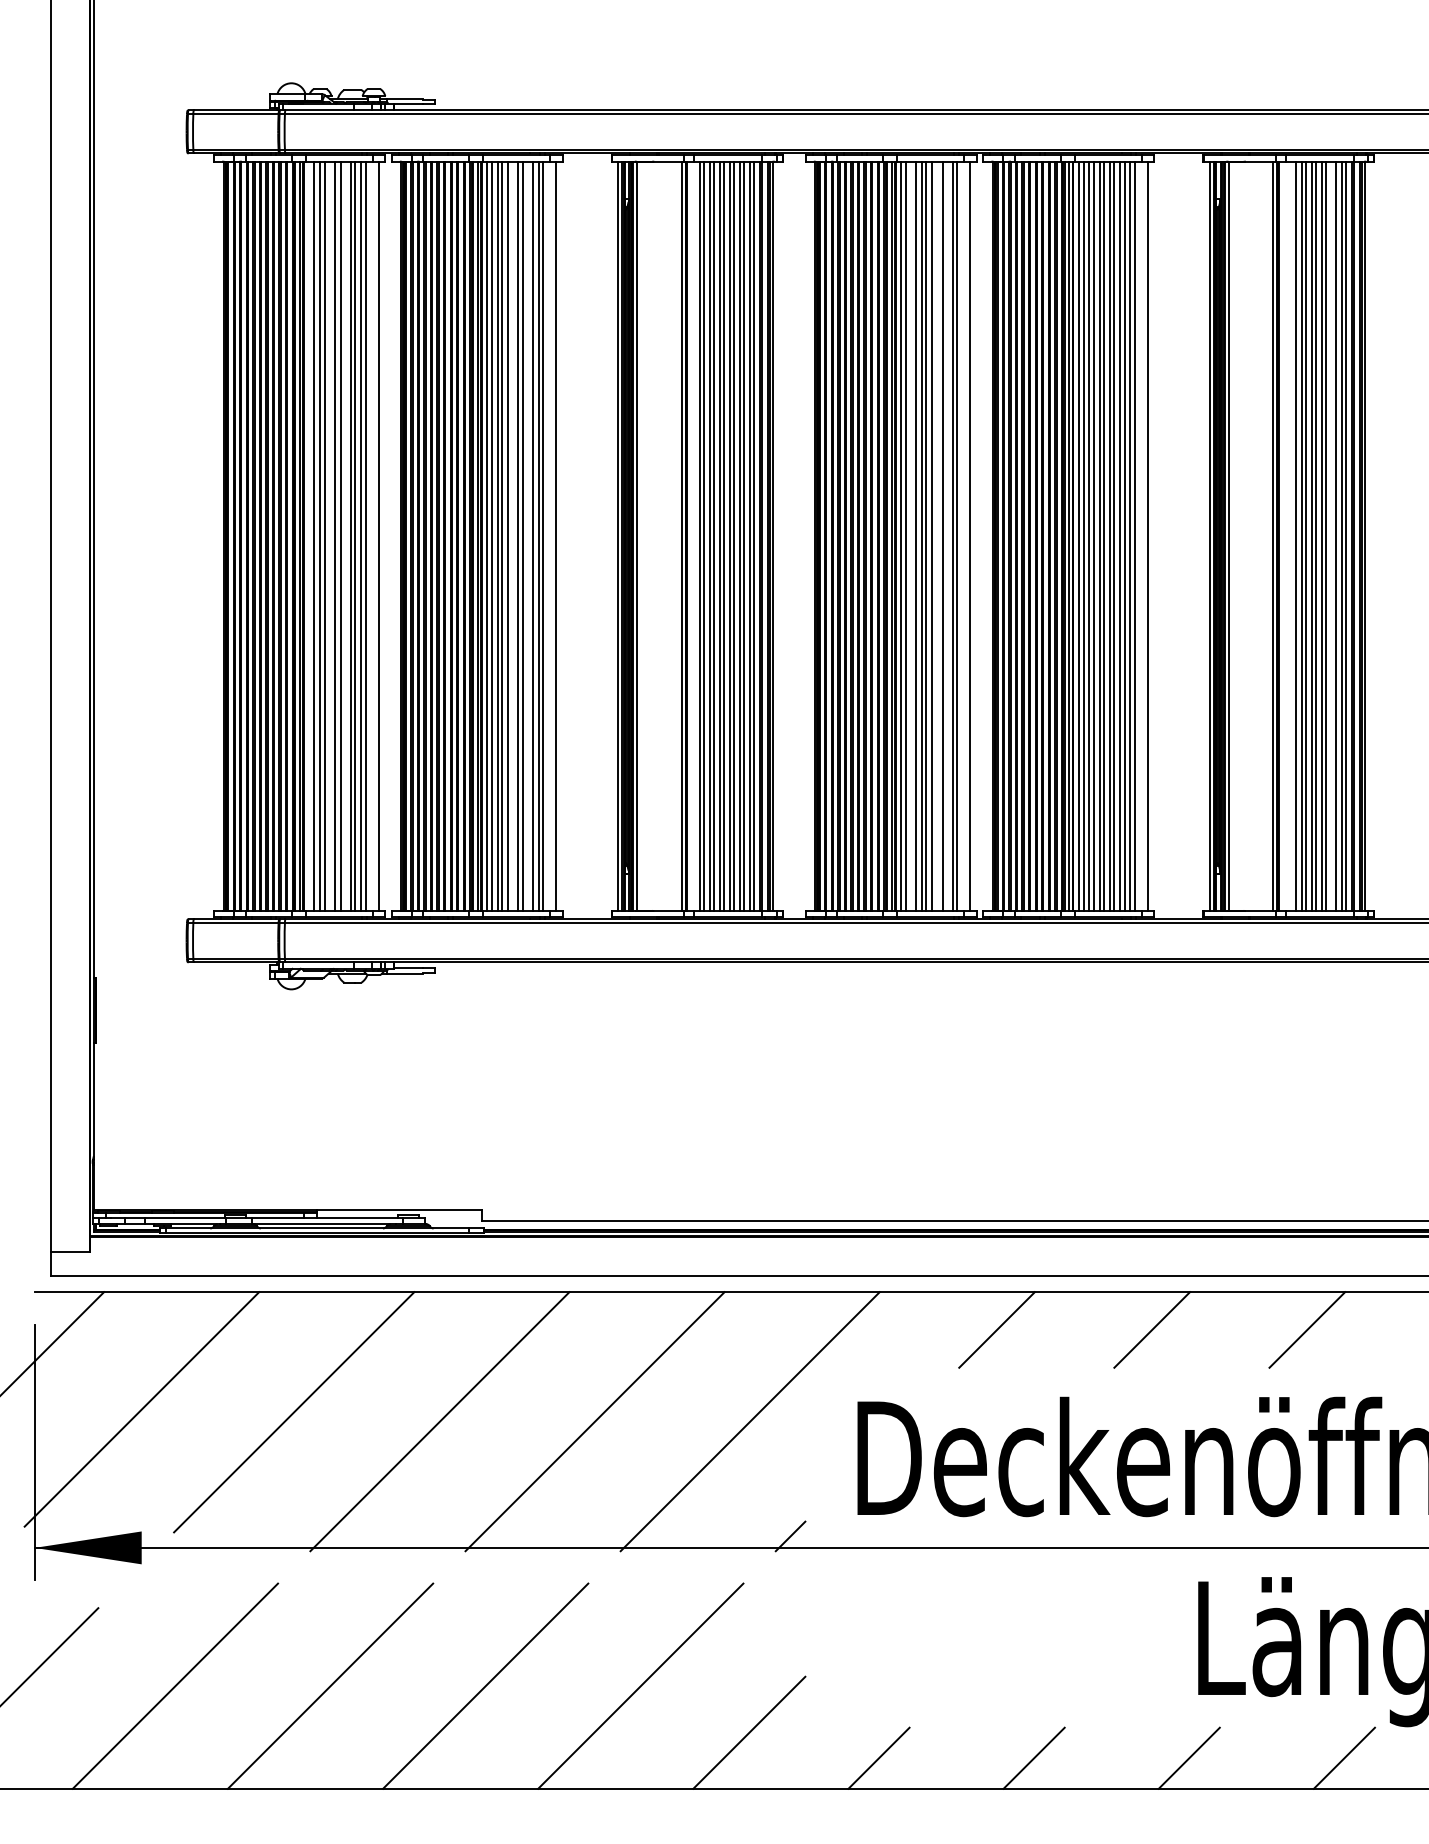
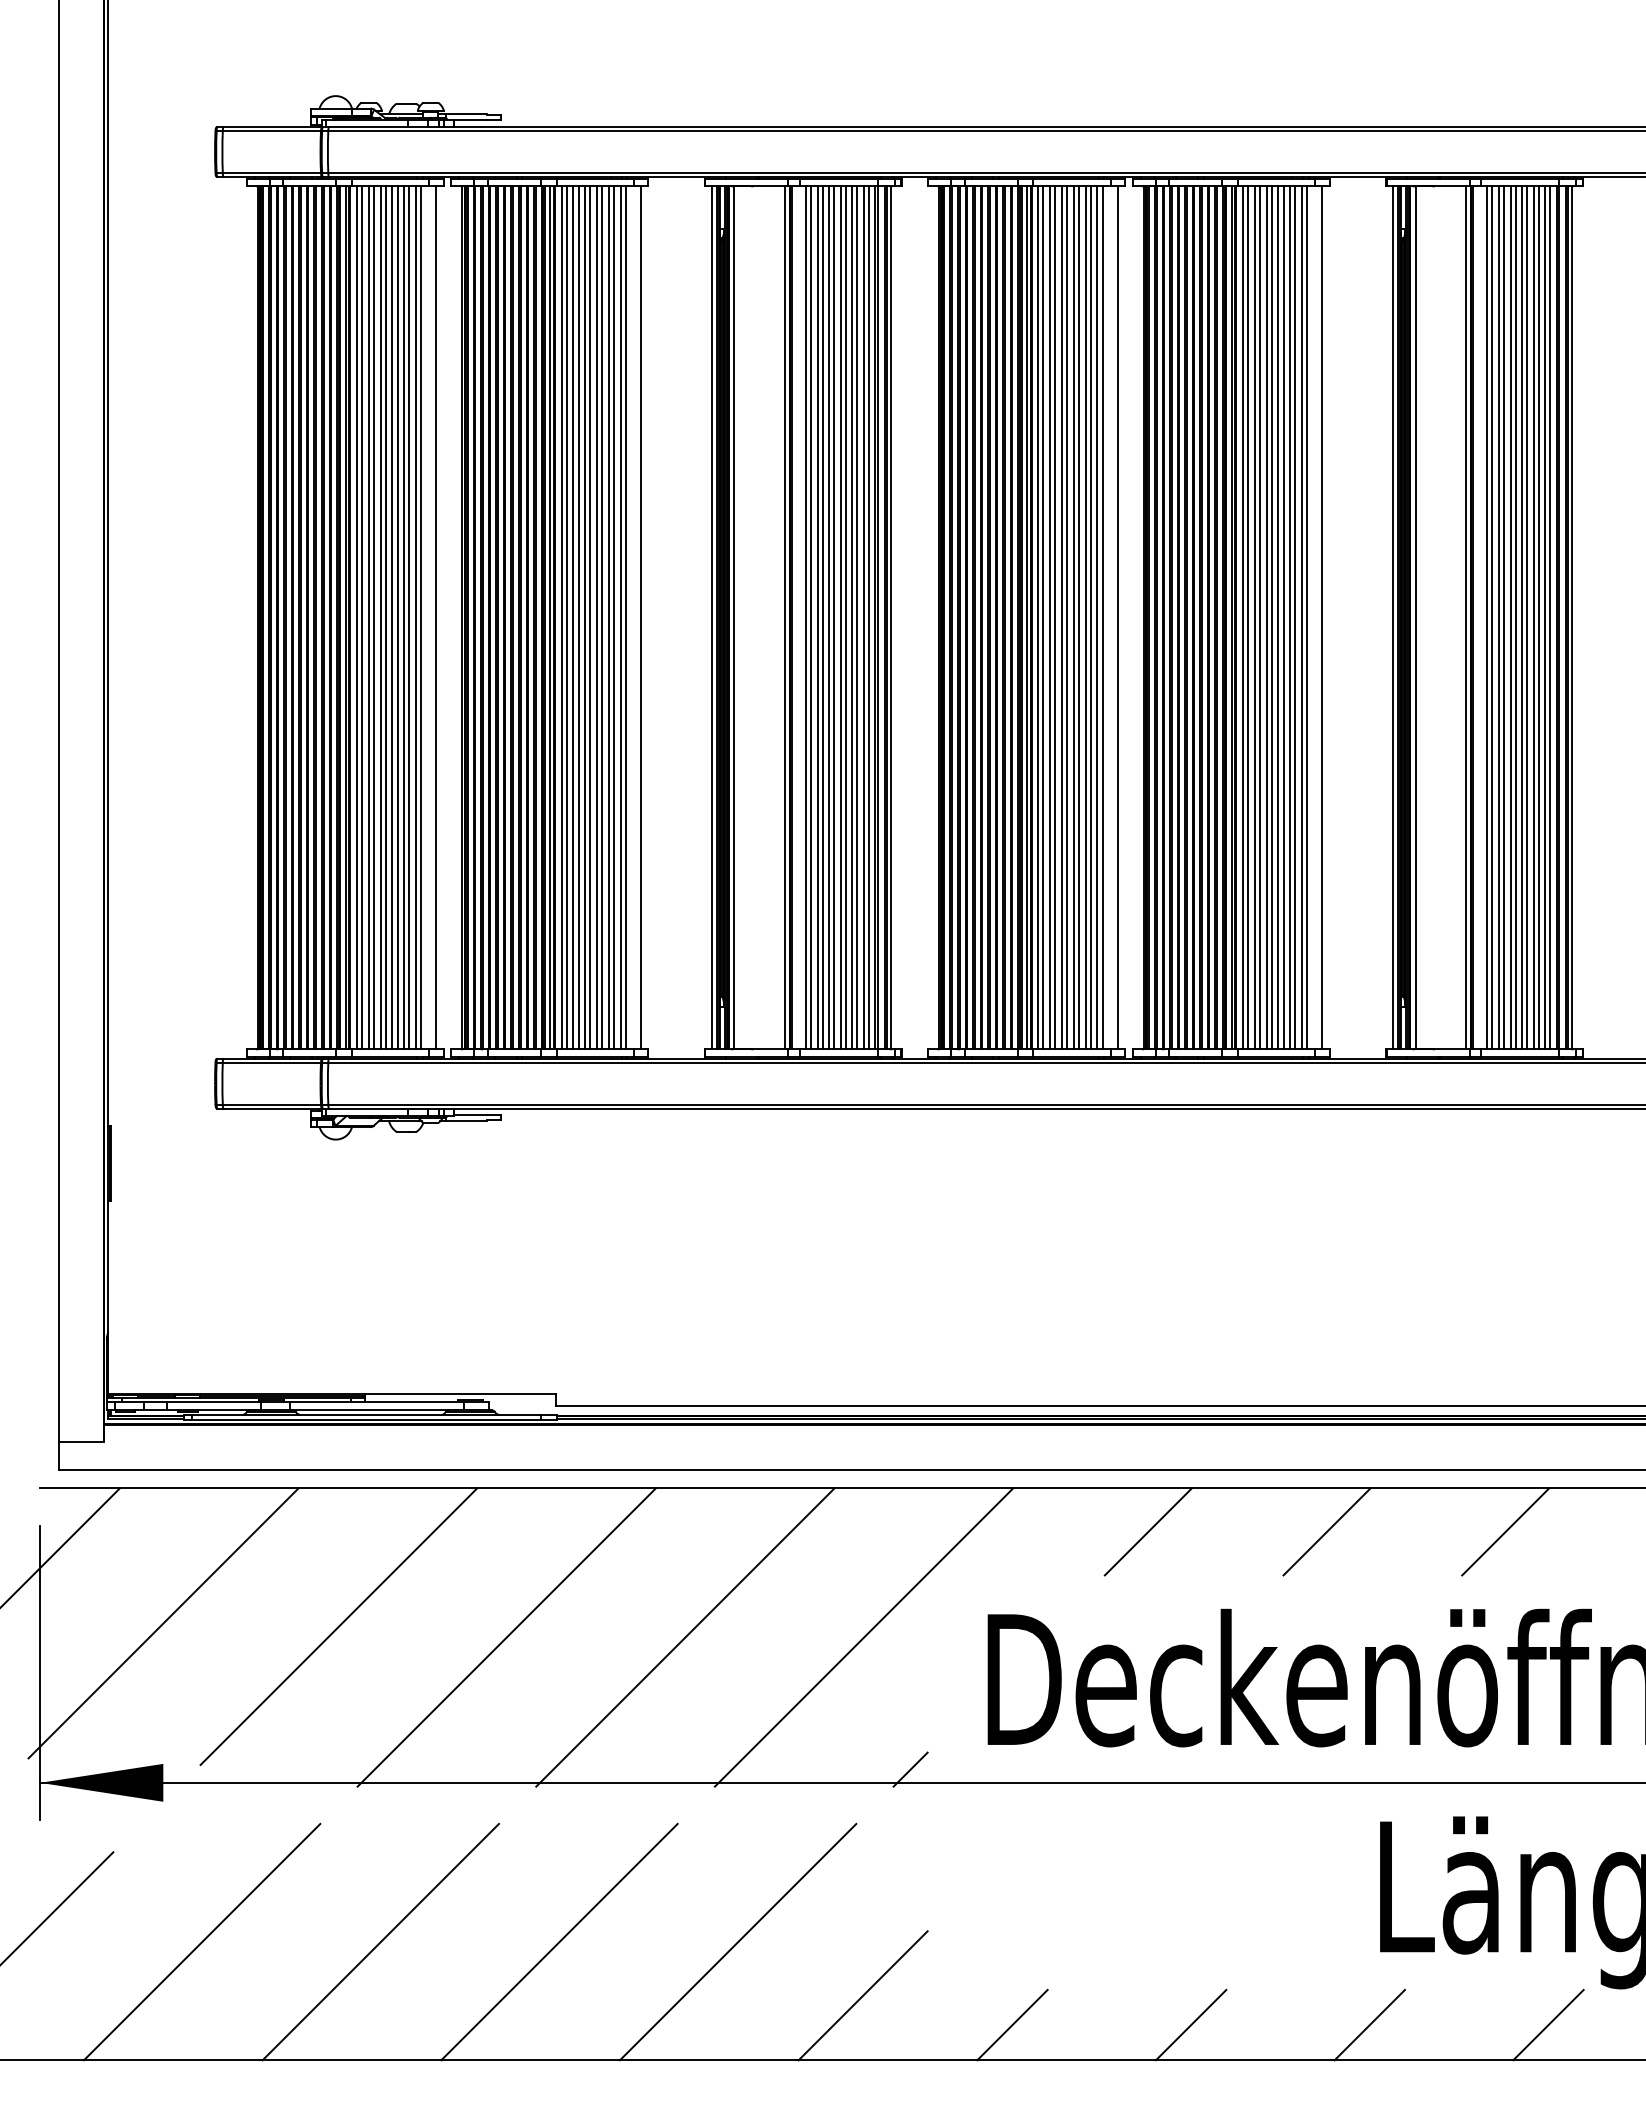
line: (309, 536) -> (356, 617), added
line: (330, 536) -> (380, 617), added
line: (345, 536) -> (397, 617), added
line: (512, 536) -> (590, 617), added
line: (528, 536) -> (608, 617), added
line: (912, 536) -> (1050, 617), added
line: (936, 536) -> (1078, 617), added
line: (946, 536) -> (1090, 617), added
line: (1291, 536) -> (1487, 617), added
line: (1331, 536) -> (1533, 617), added

